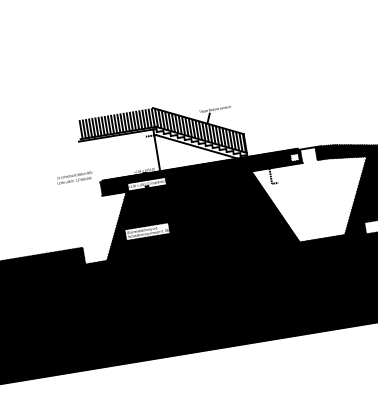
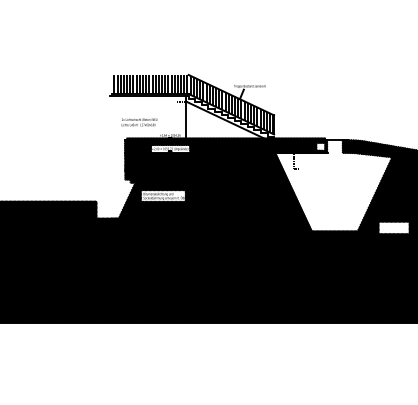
text: (75, 178) -> (139, 122), moved
hatch: (116, 207) -> (136, 167), added

